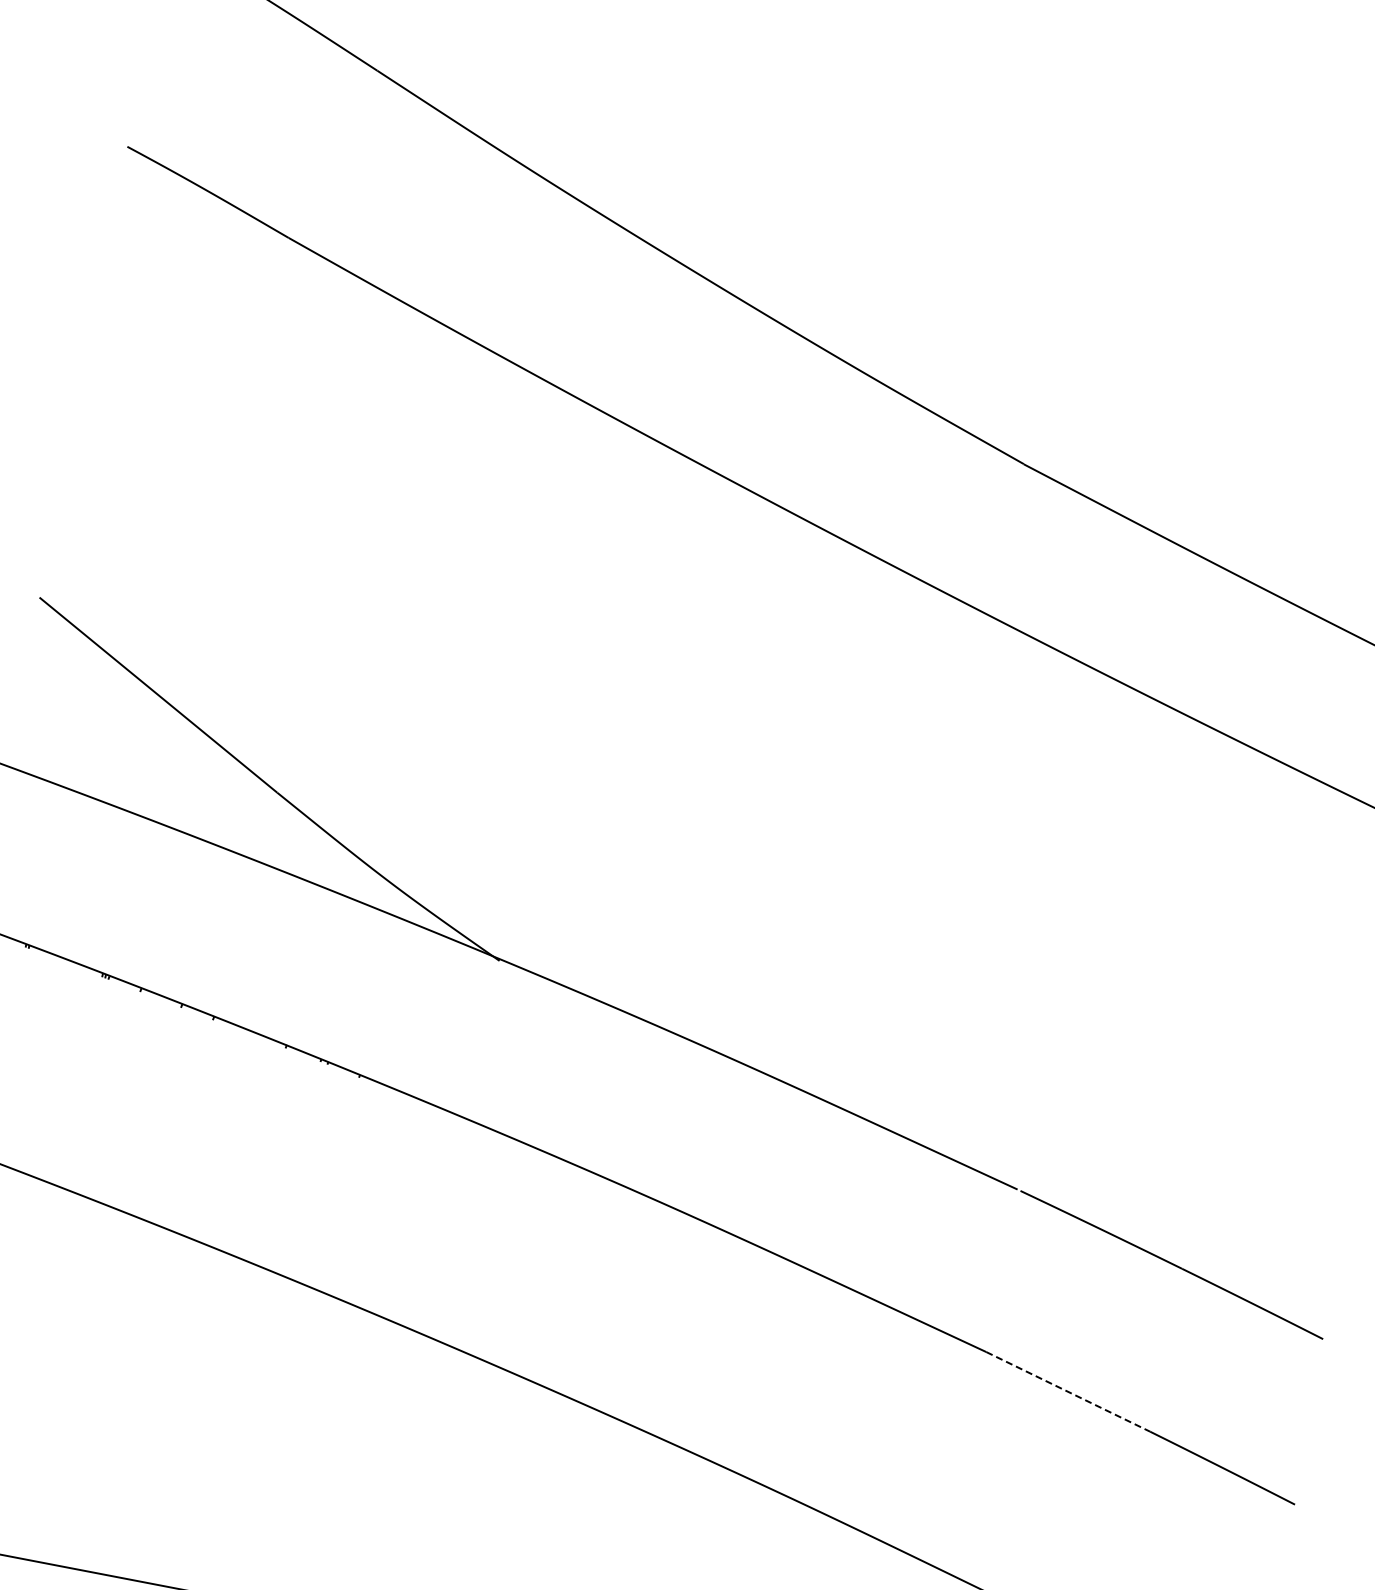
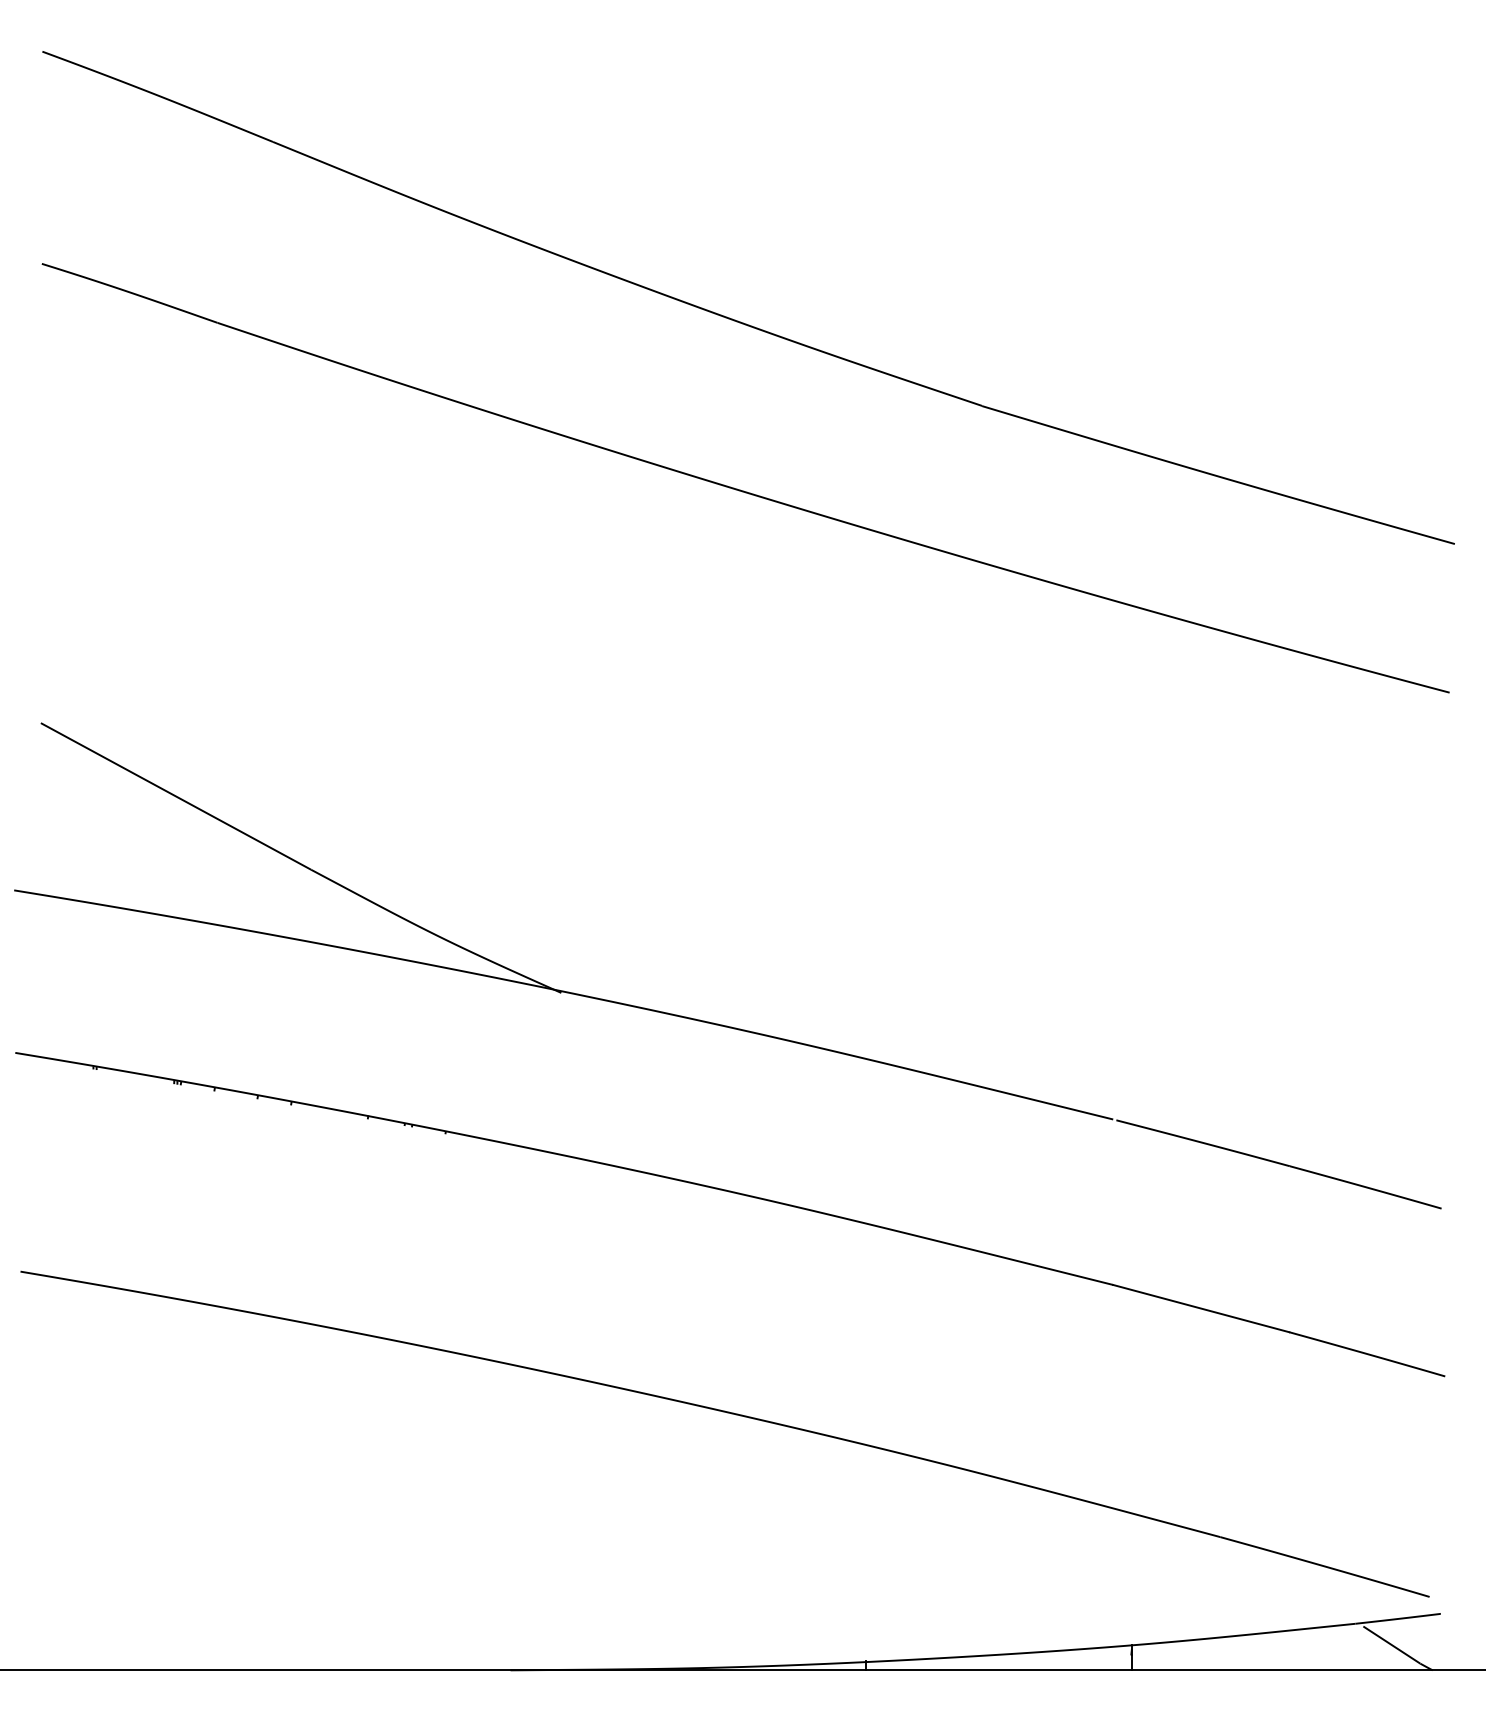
line: (1068, 1391) -> (1201, 1308), dashed -> solid

